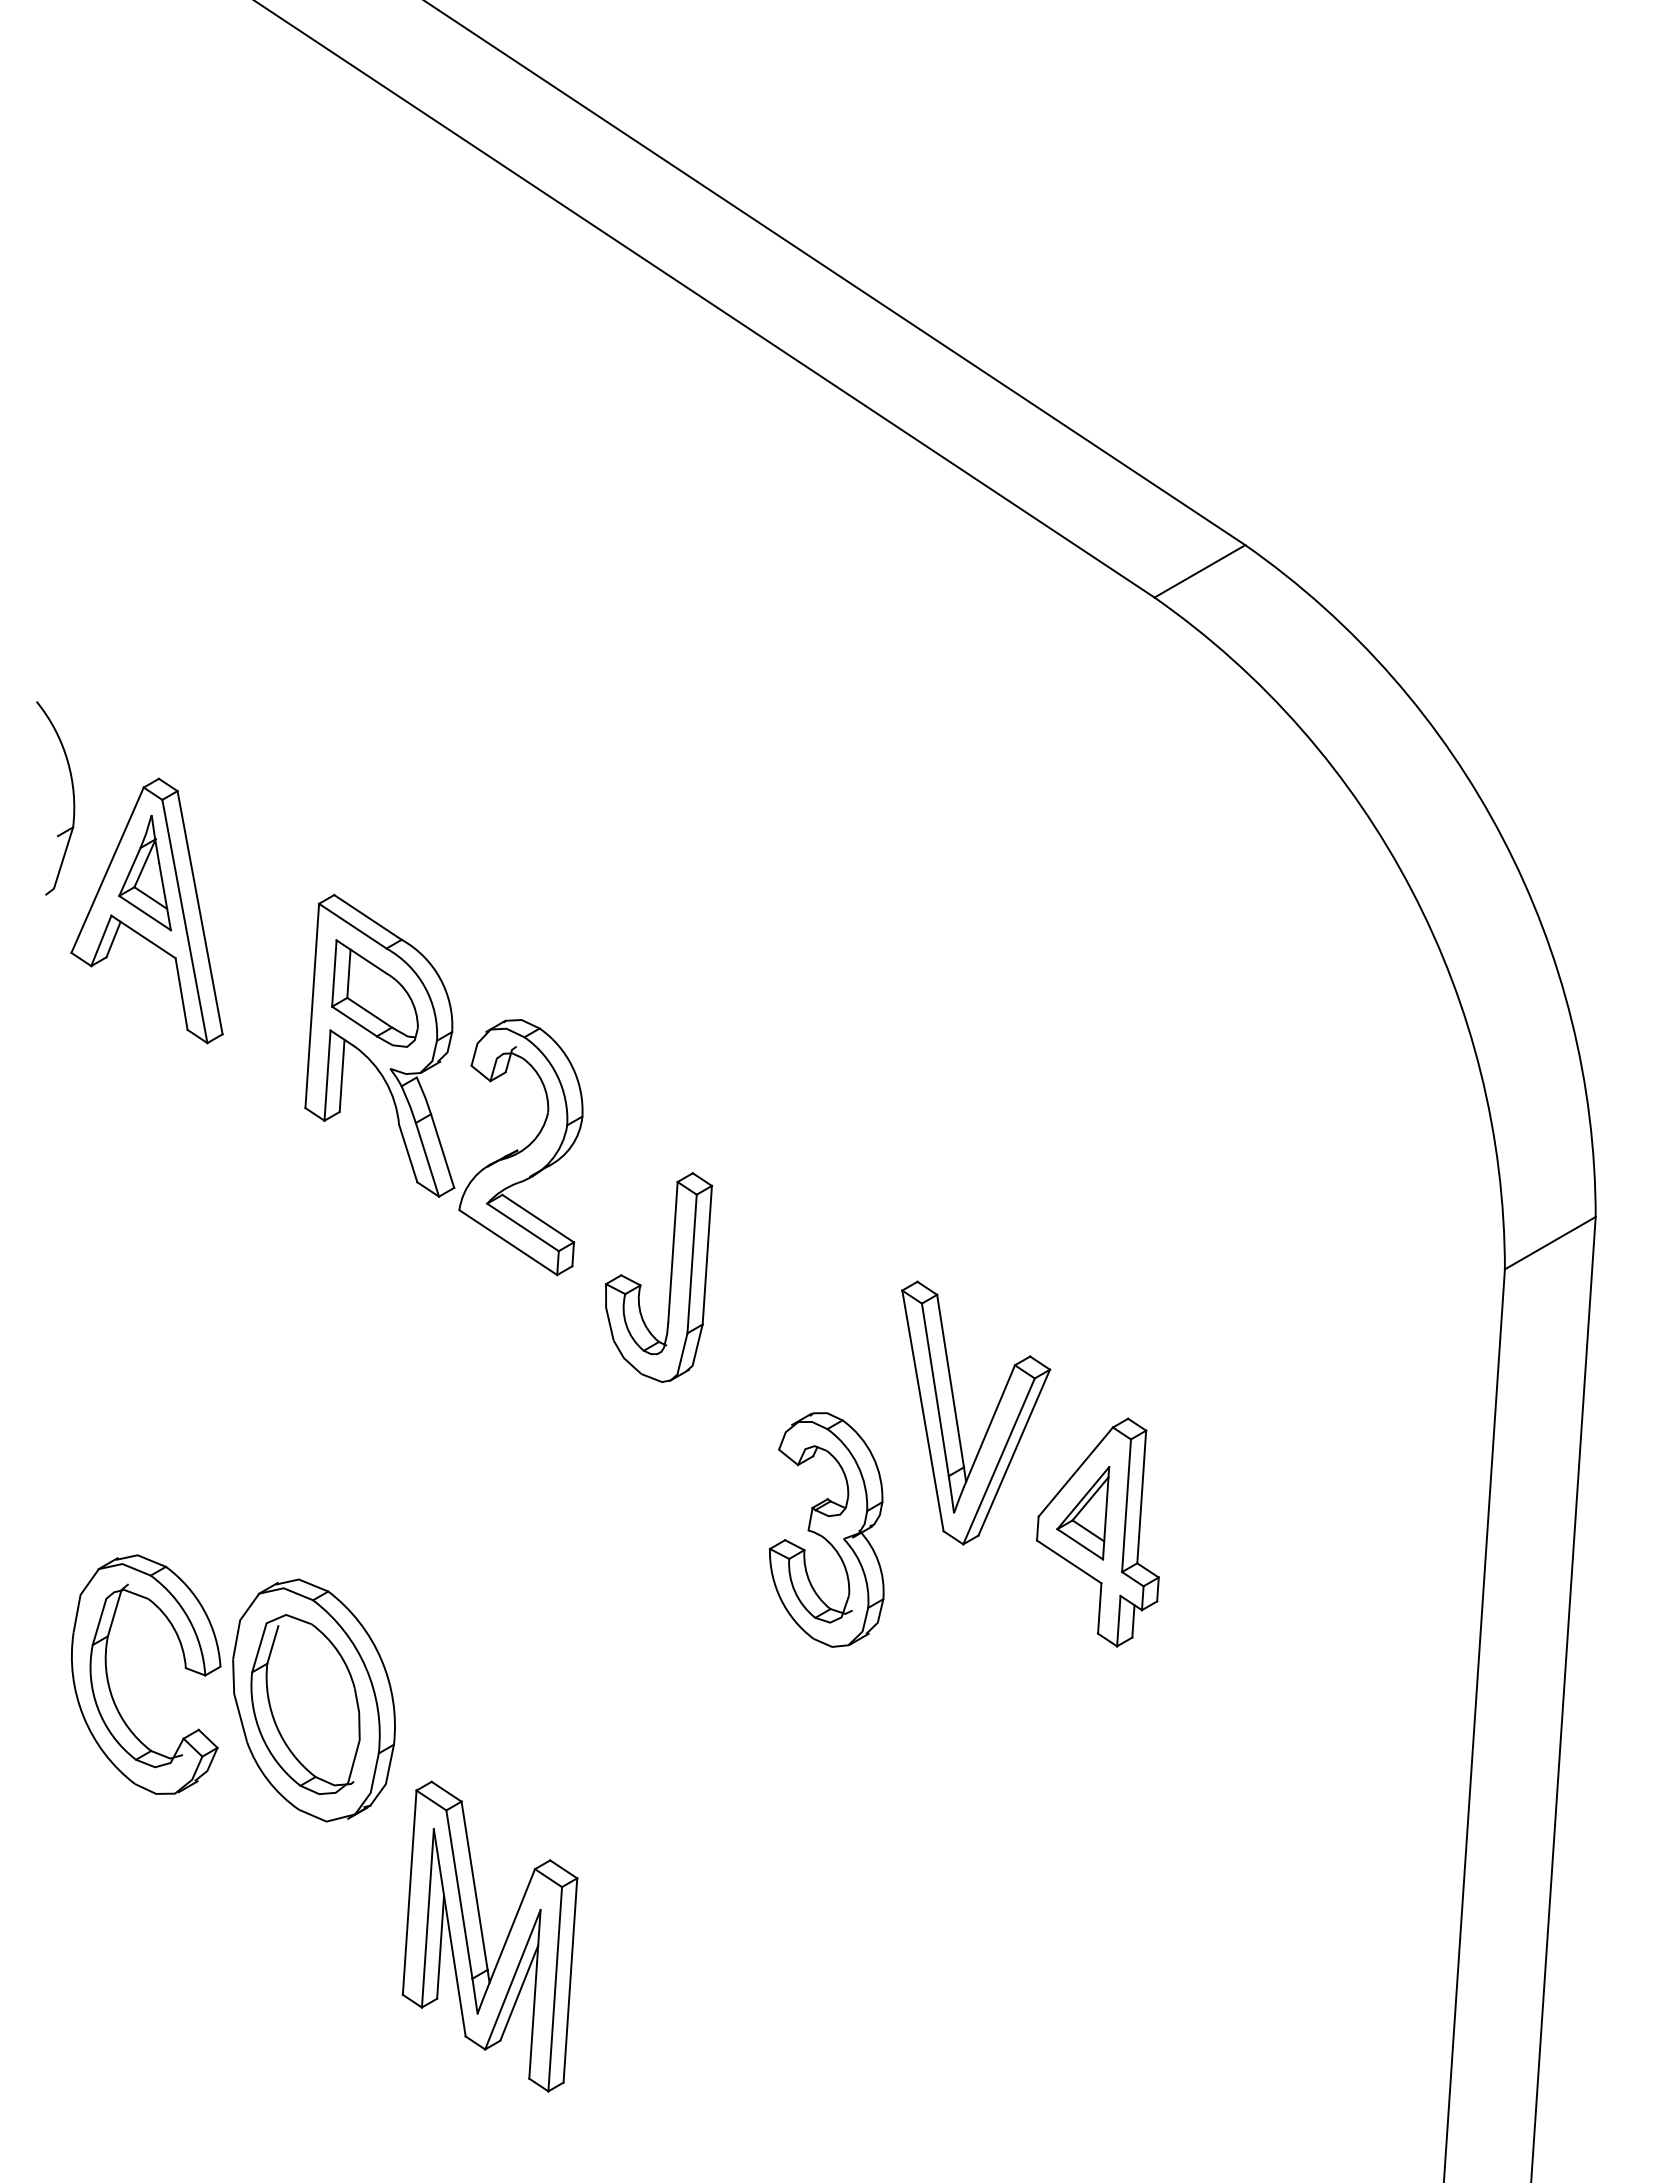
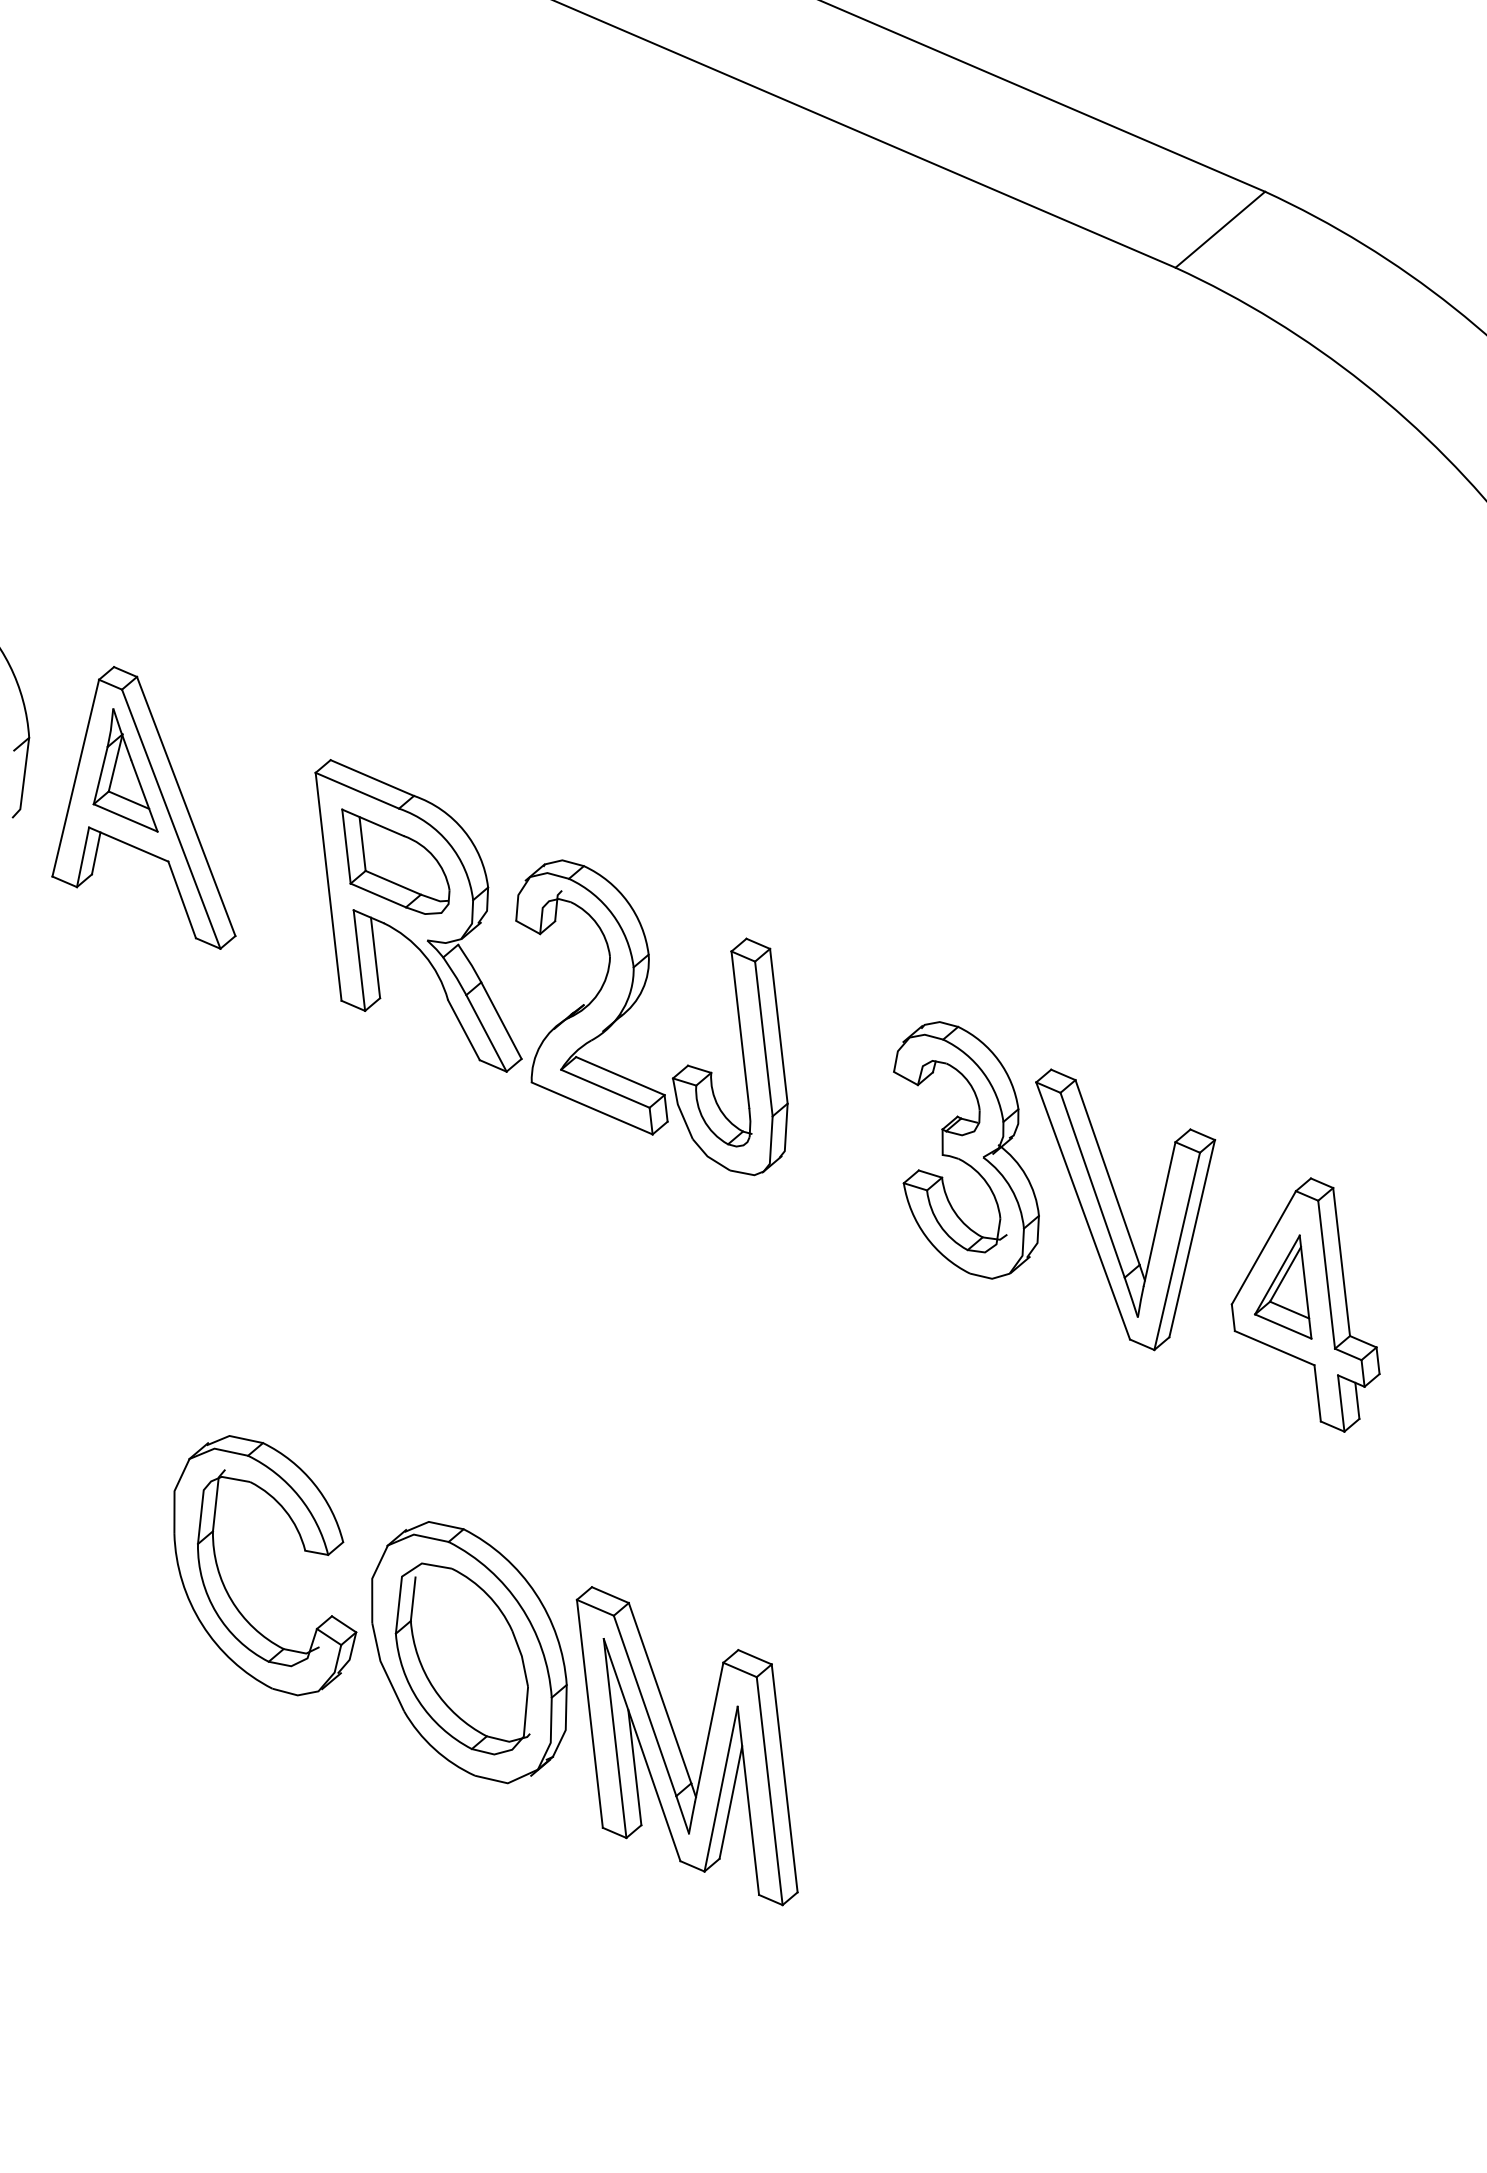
part: (670, 1277) -> (742, 1058), moved
part: (826, 1529) -> (962, 1150), moved
part: (109, 1682) -> (223, 1581), moved
part: (489, 1936) -> (686, 1746), moved

